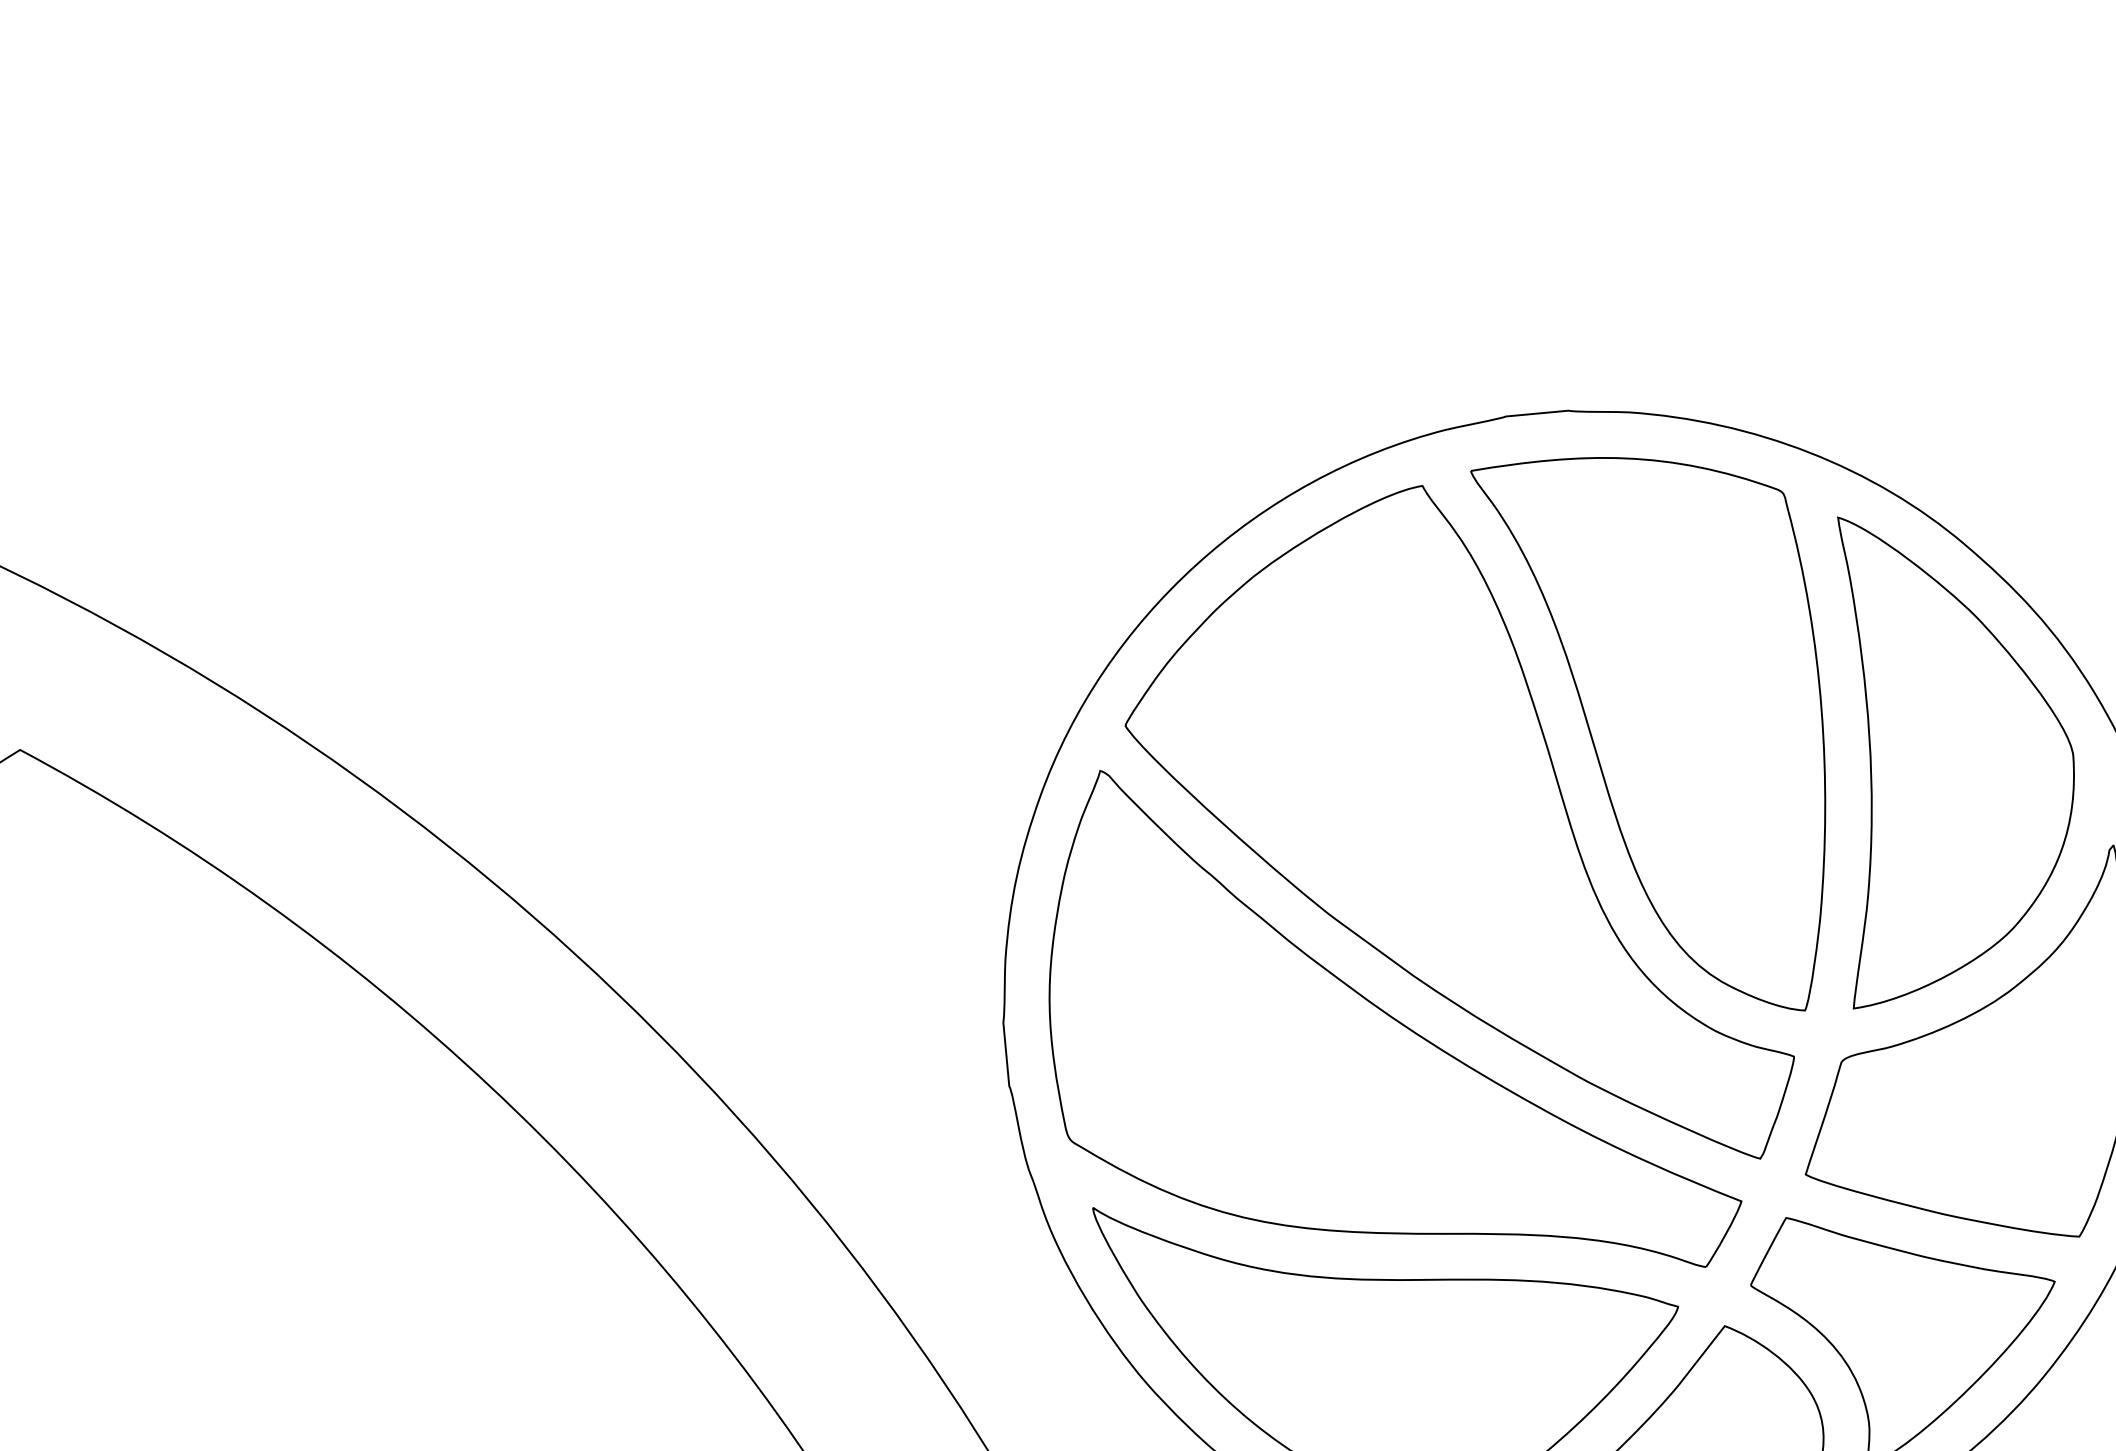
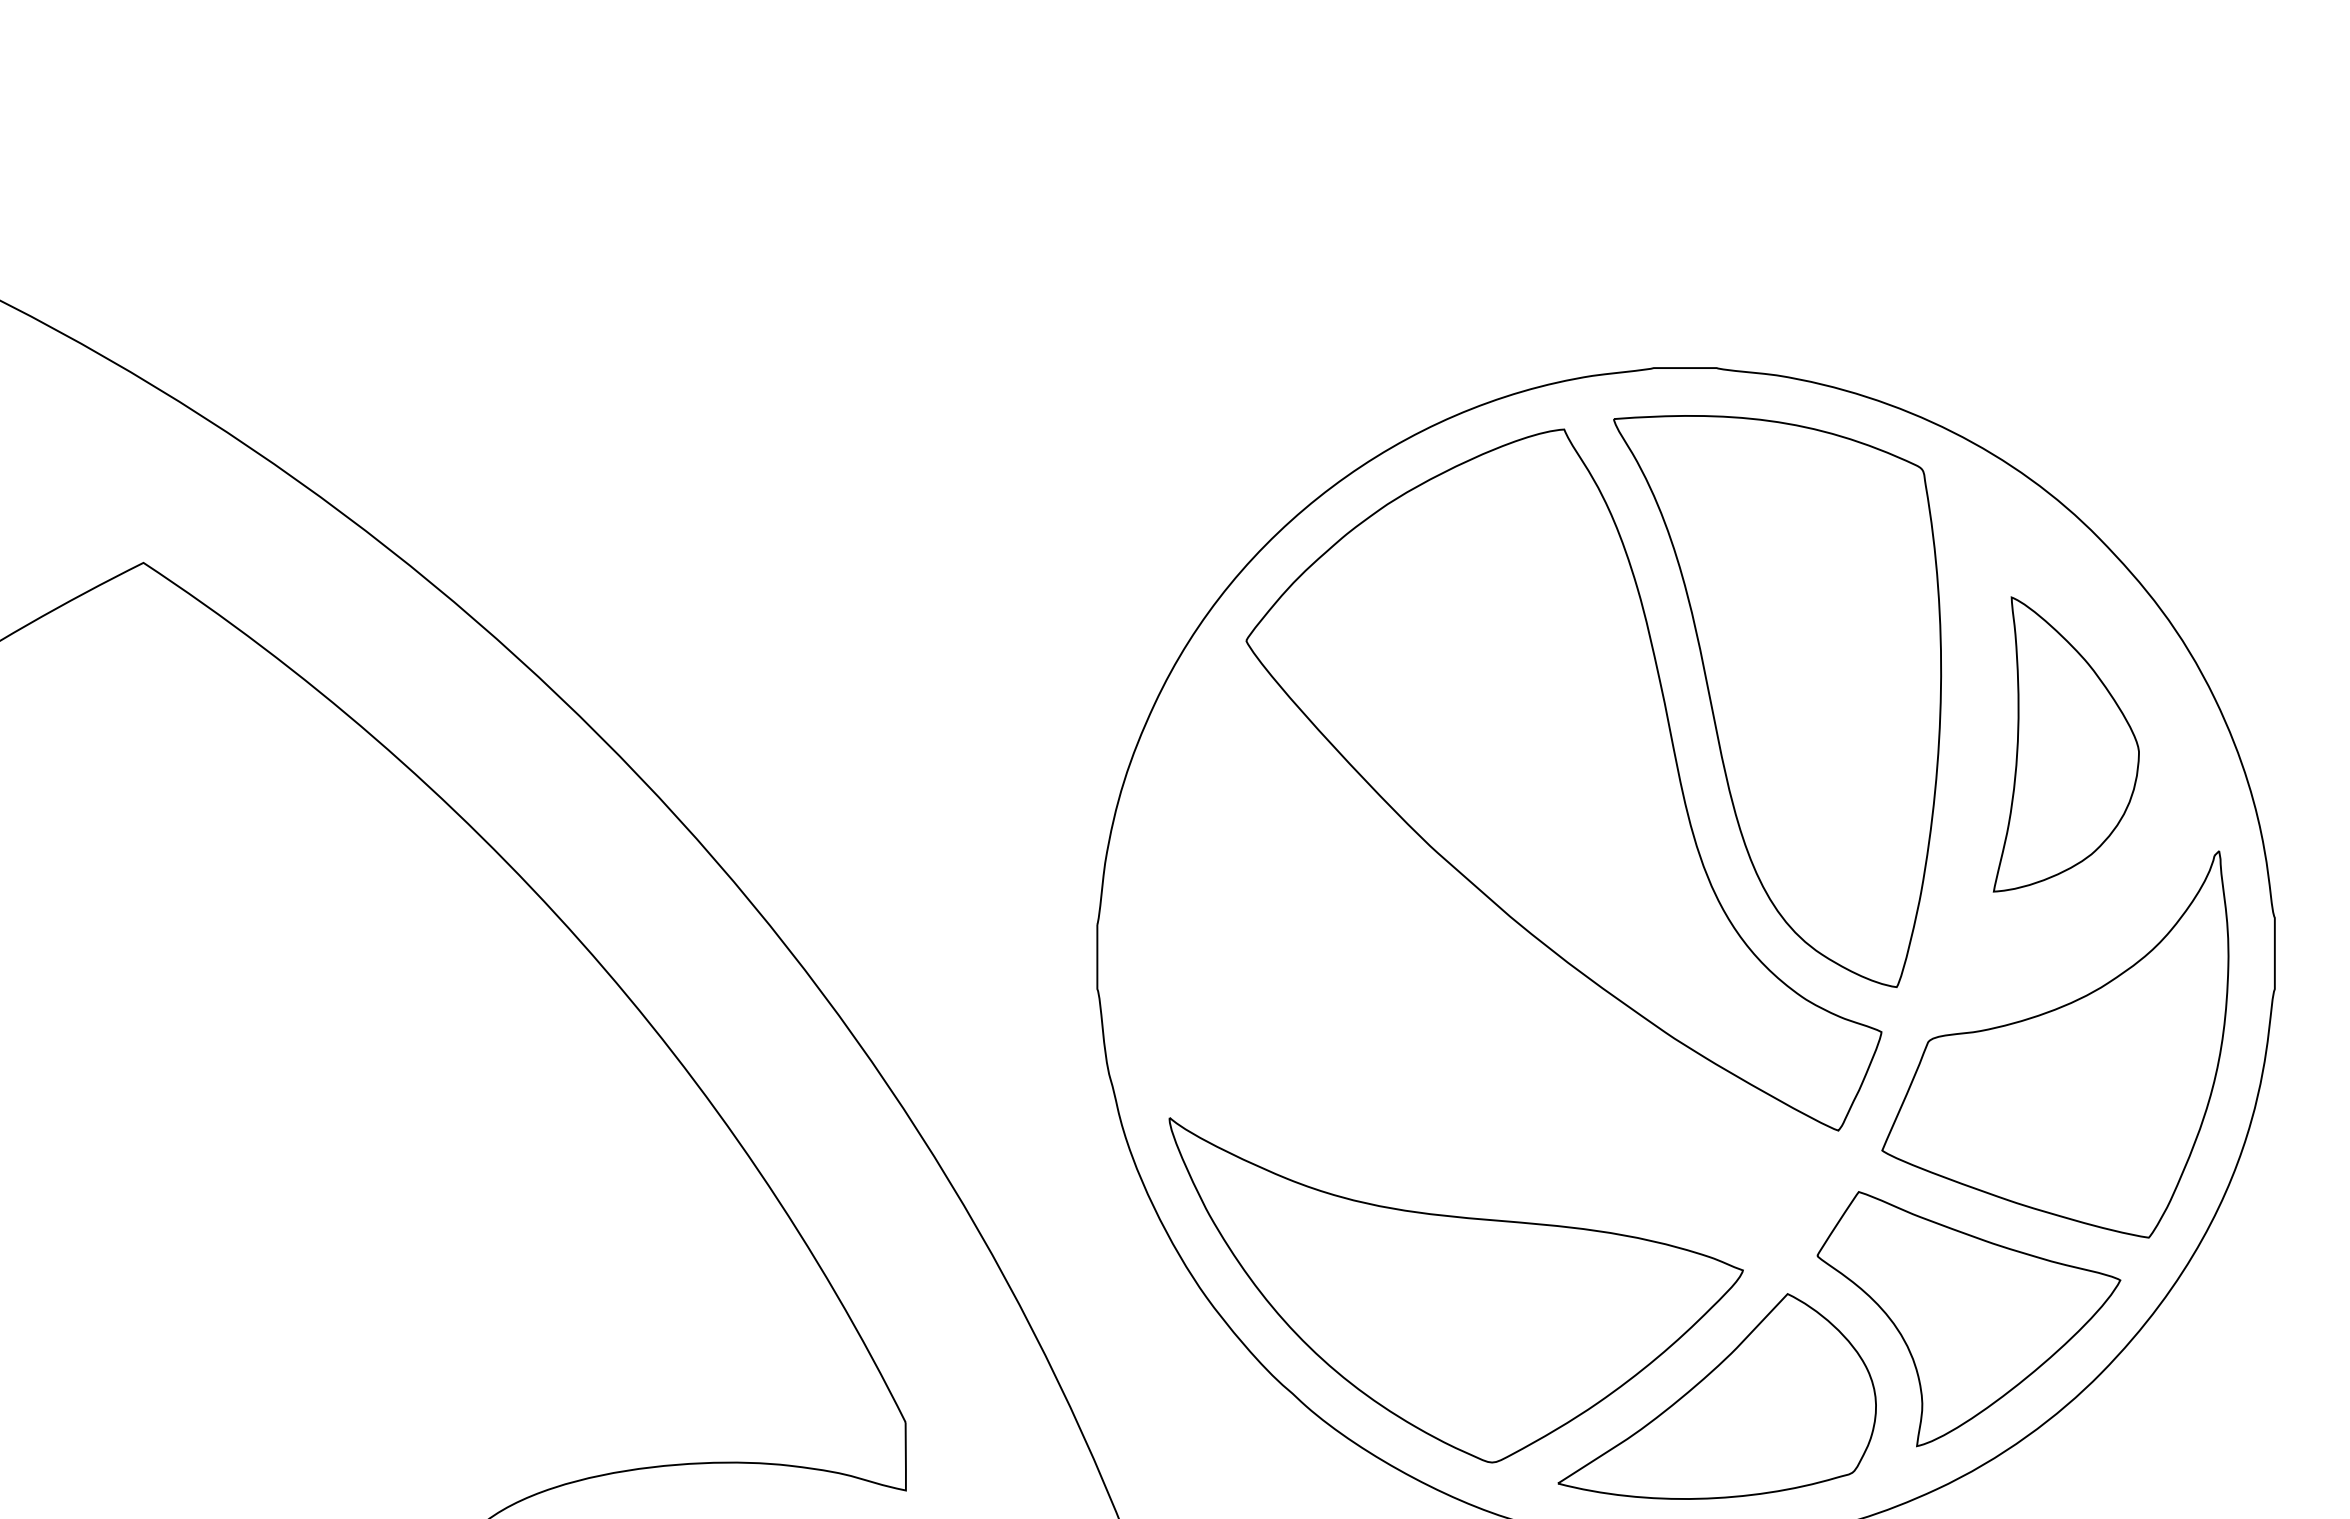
part: (1951, 753) -> (2066, 744), size x0.6
part: (1386, 1020) -> (1479, 958), removed

